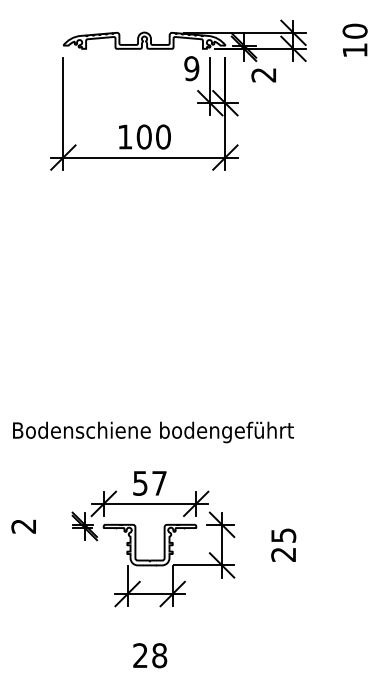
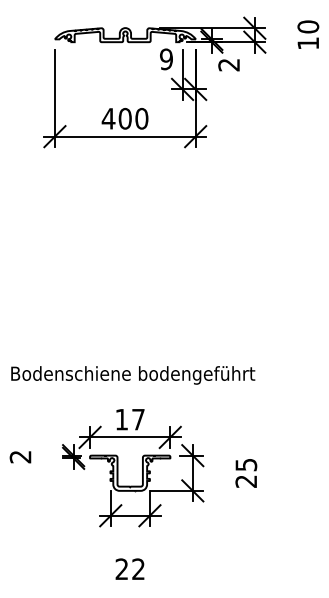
text: (125, 136) -> (108, 118), 100 -> 400
text: (140, 483) -> (121, 419), 57 -> 17
text: (159, 655) -> (138, 569), 28 -> 22

